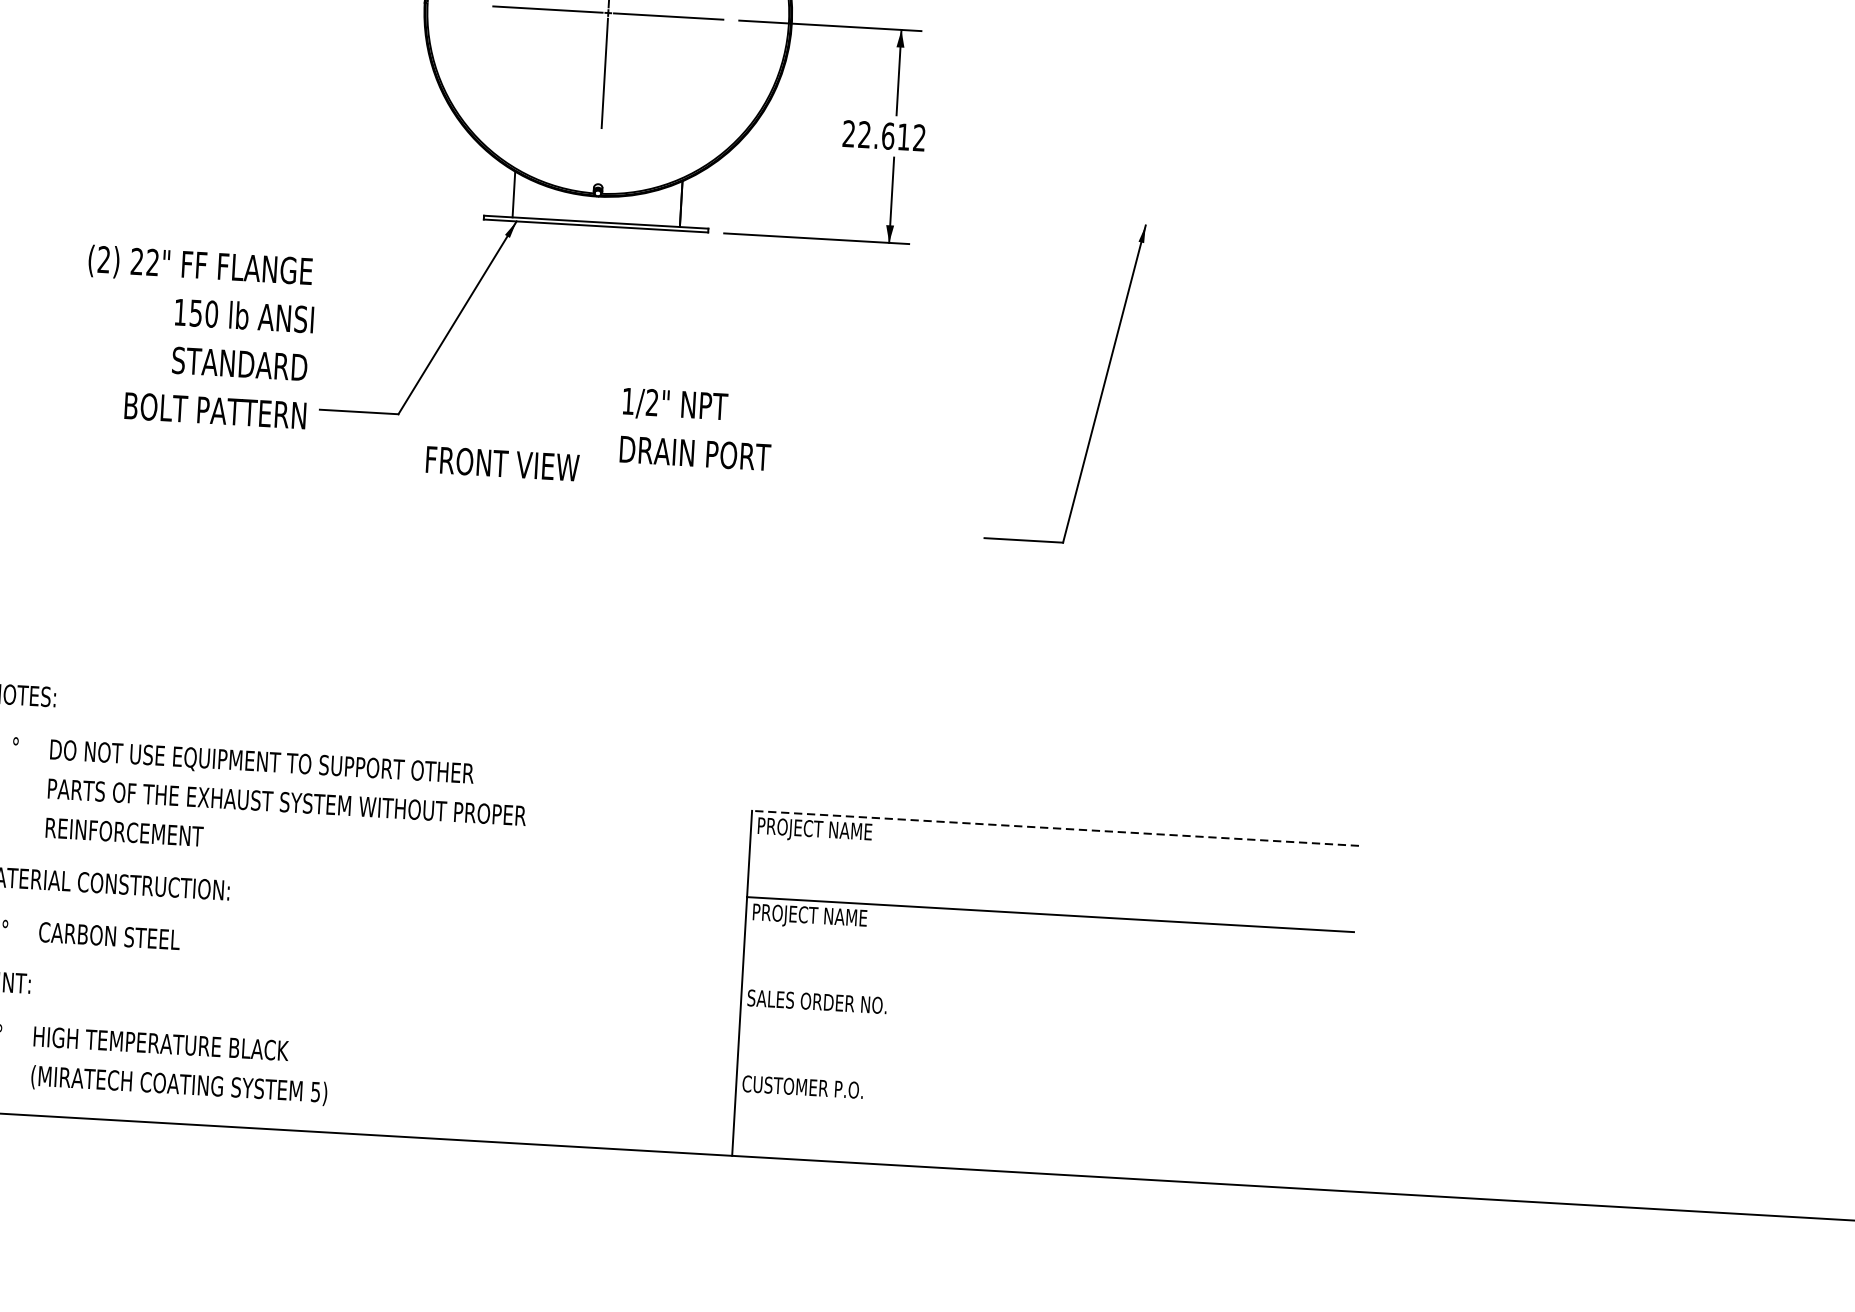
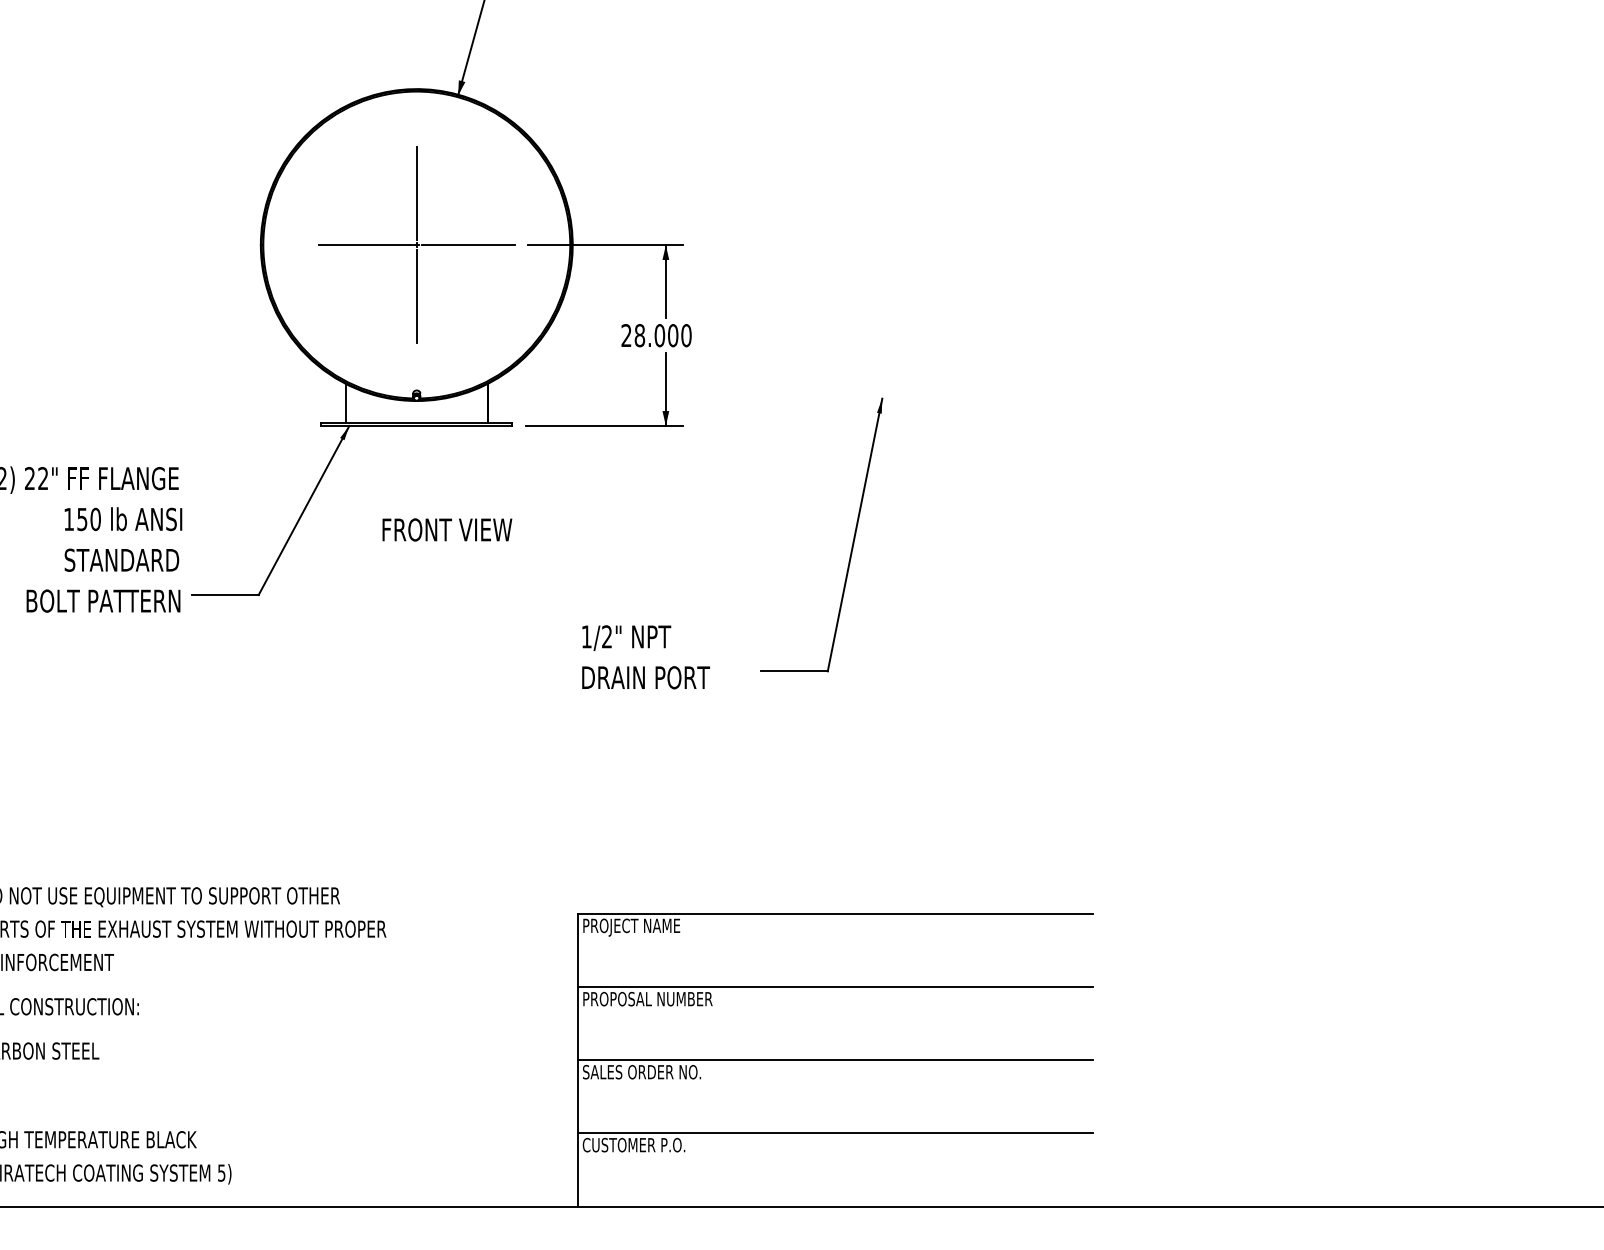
text: (891, 136) -> (662, 335), 22.612 -> 28.000
text: (696, 429) -> (645, 657), moved
text: (502, 463) -> (447, 529), moved
line: (1055, 828) -> (835, 913), dashed -> solid
text: (843, 918) -> (660, 1000), PROJECT NAME -> PROPOSAL NUMBER
line: (1045, 1001) -> (835, 1060), added
line: (1040, 1087) -> (835, 1133), added

